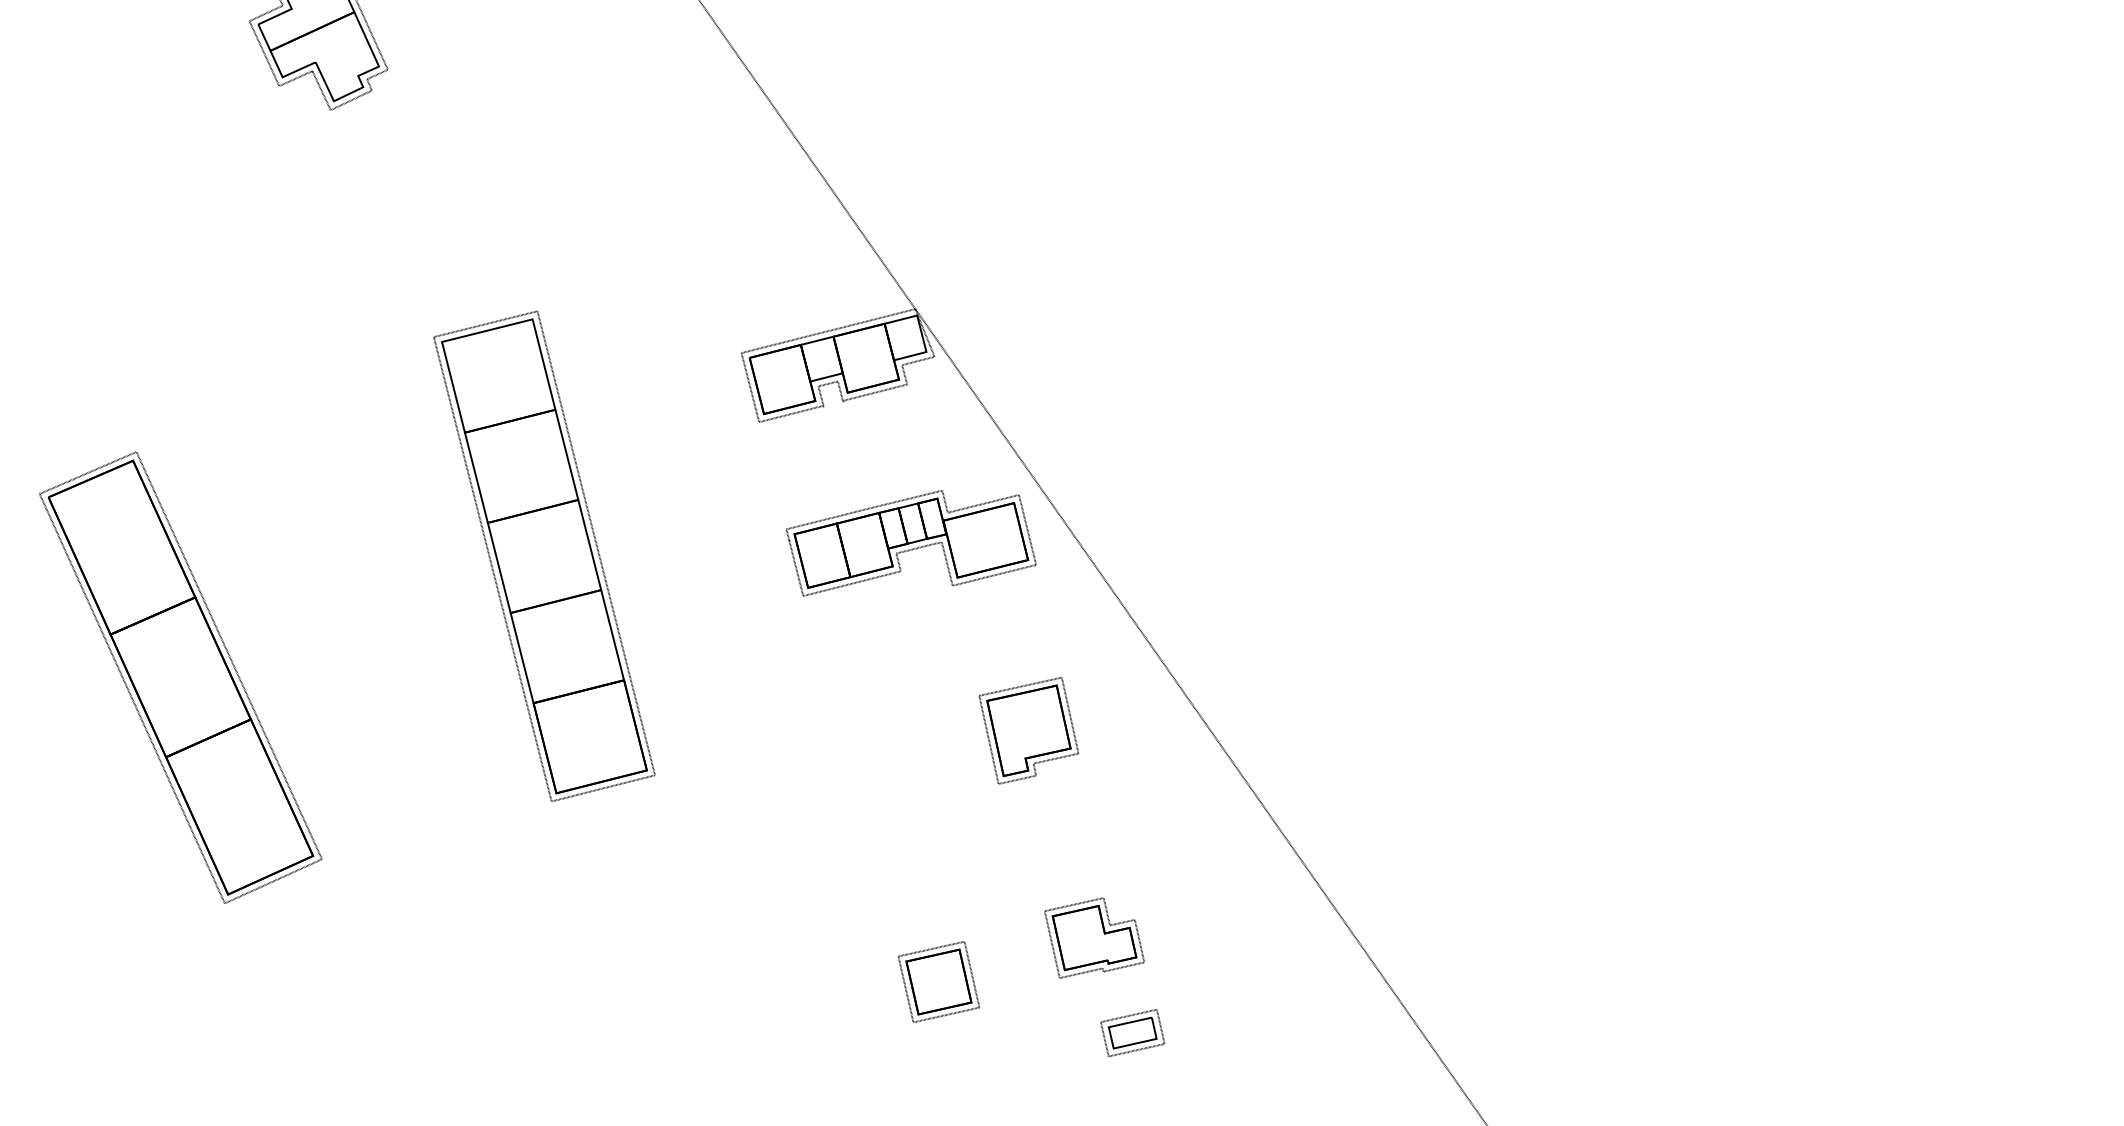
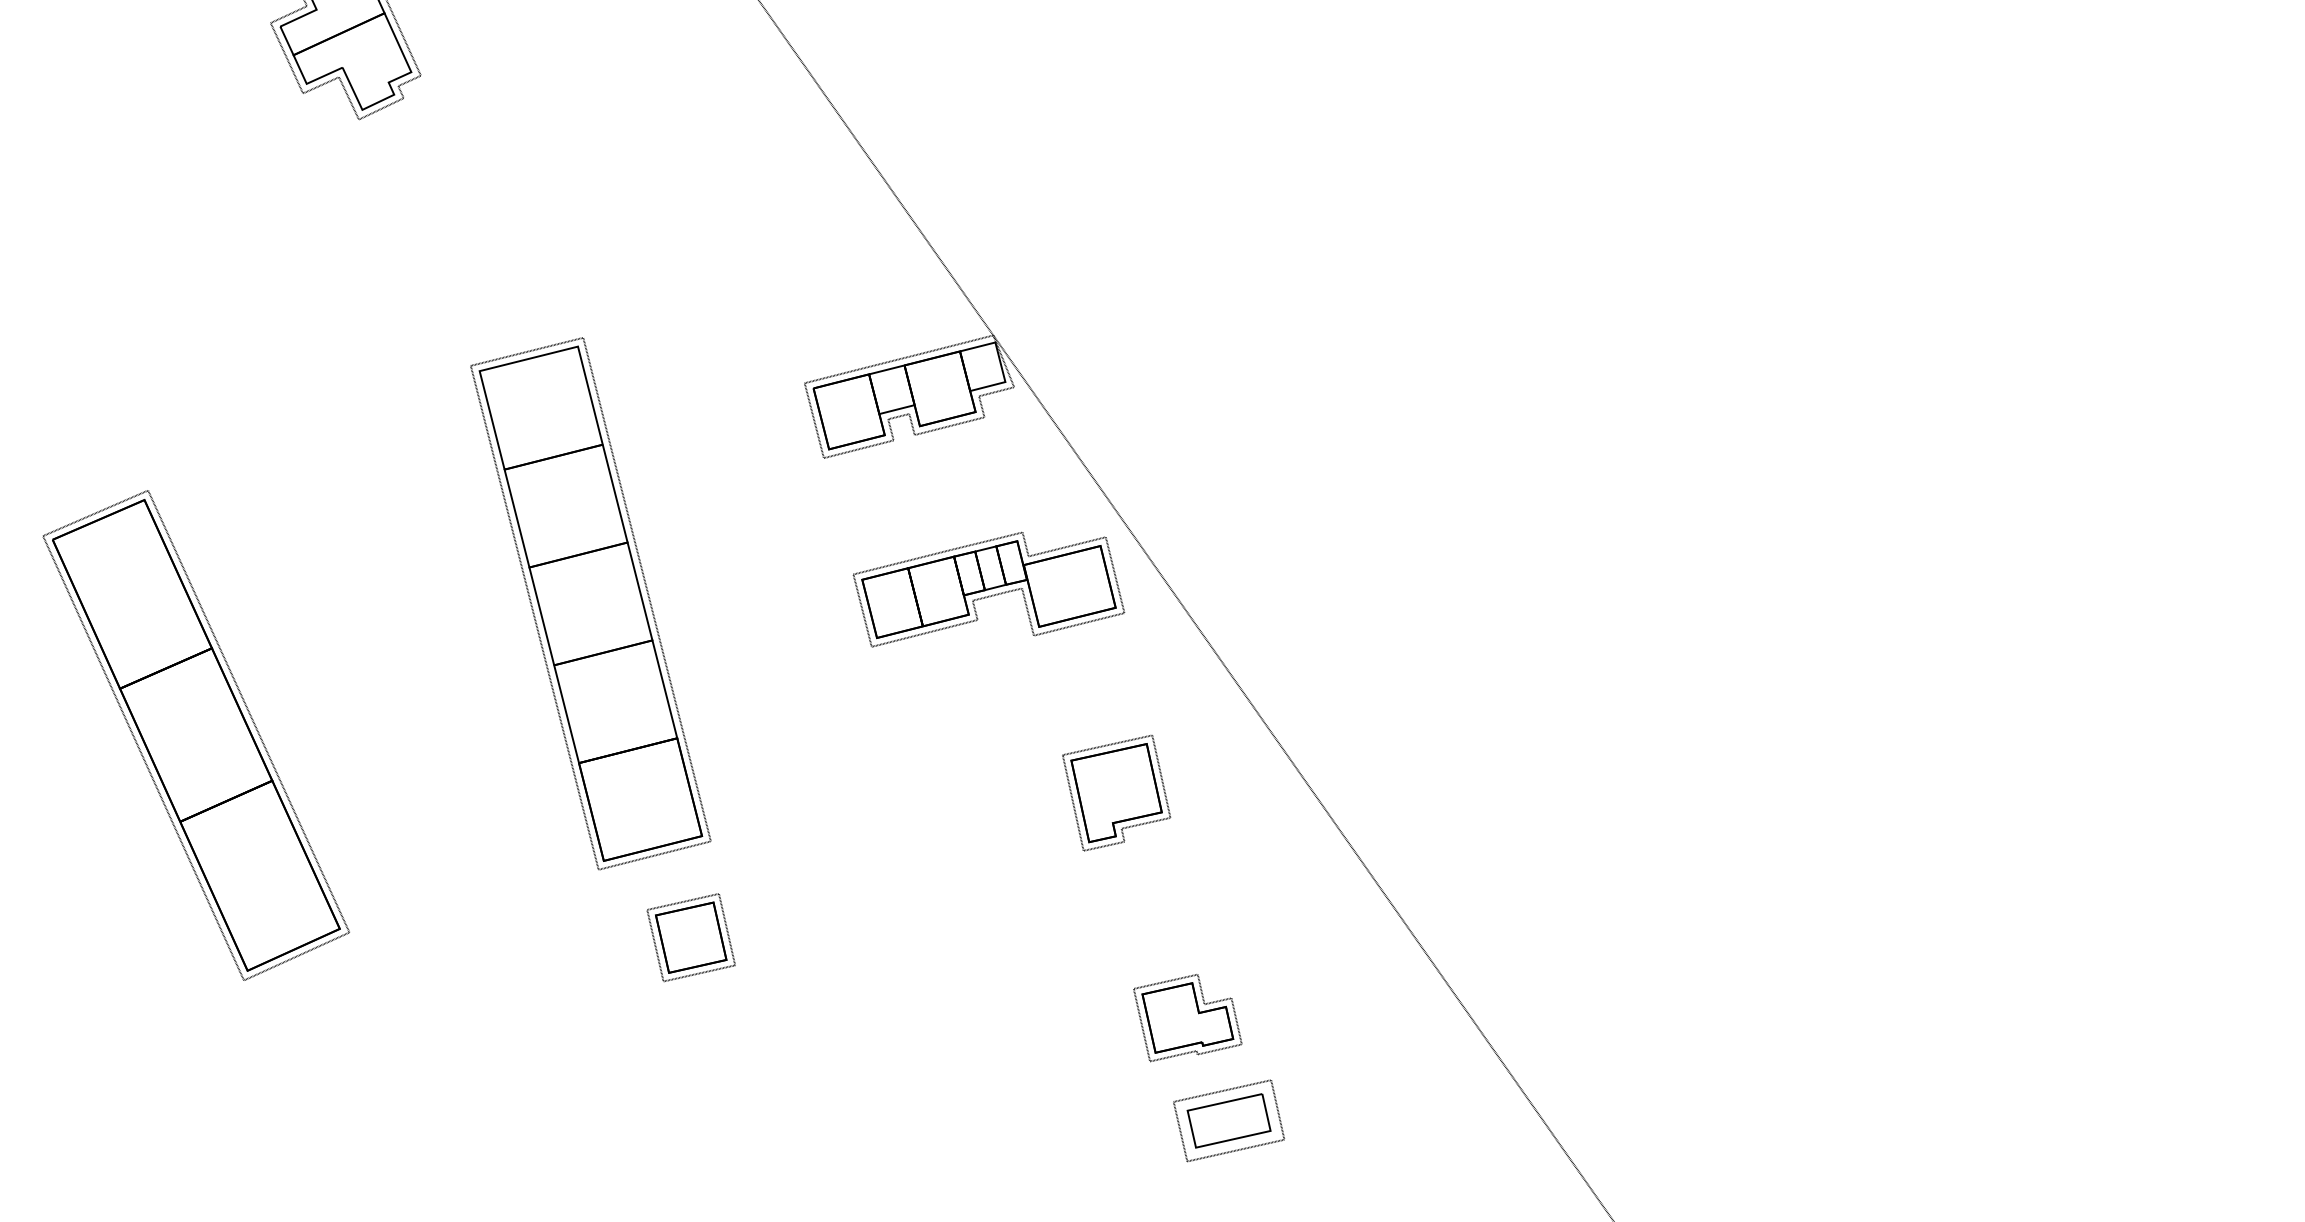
part: (938, 981) -> (690, 937), moved
part: (1132, 1033) -> (1229, 1121), size x1.6

